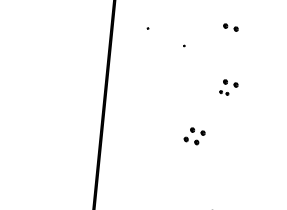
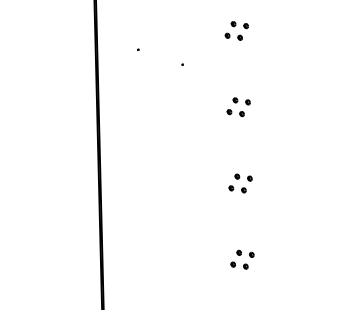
part: (236, 18) -> (239, 25), added
part: (224, 93) -> (235, 113), size x1.67
part: (194, 136) -> (240, 183), moved

